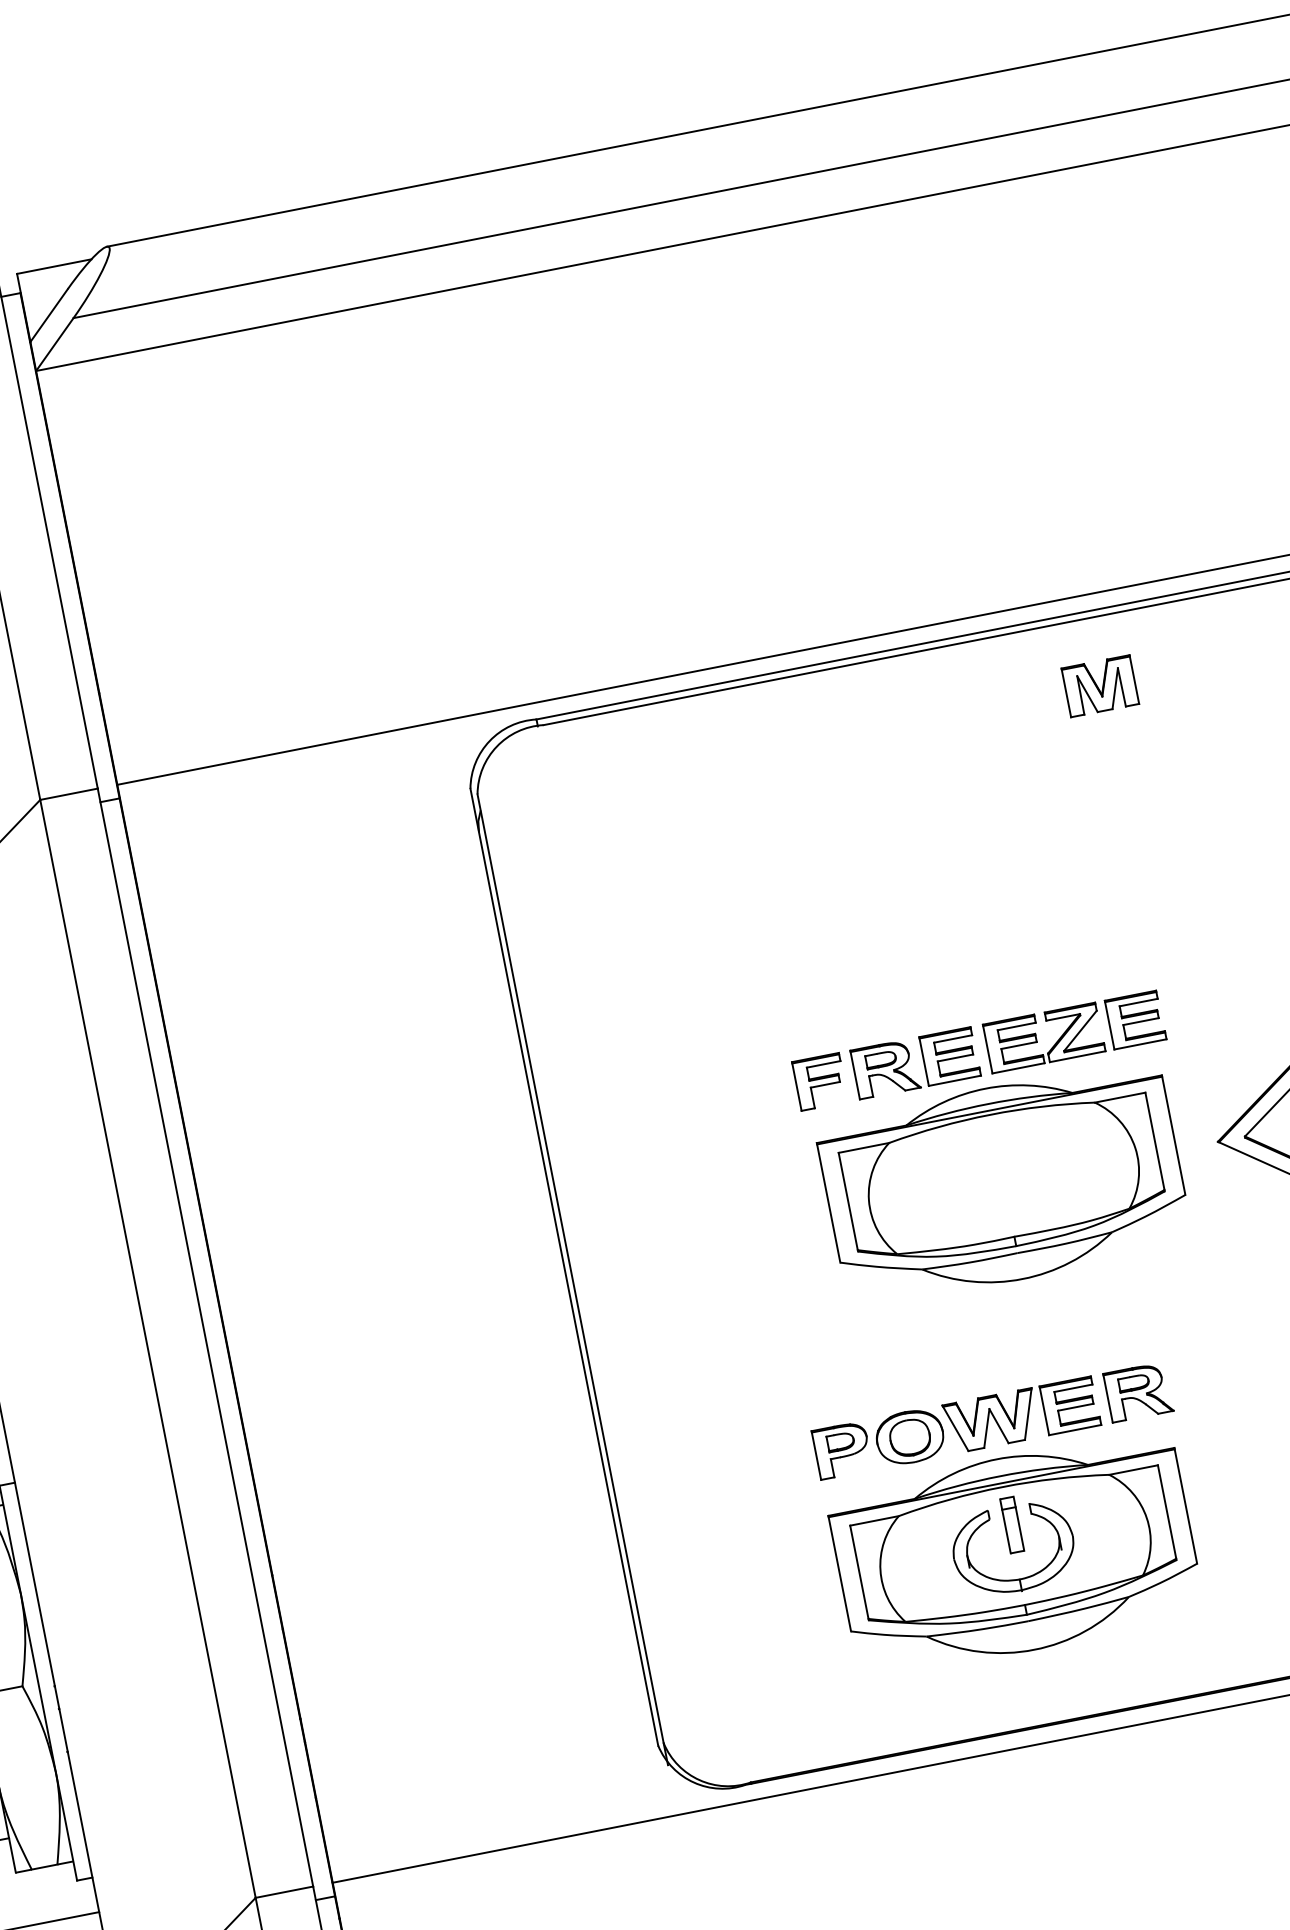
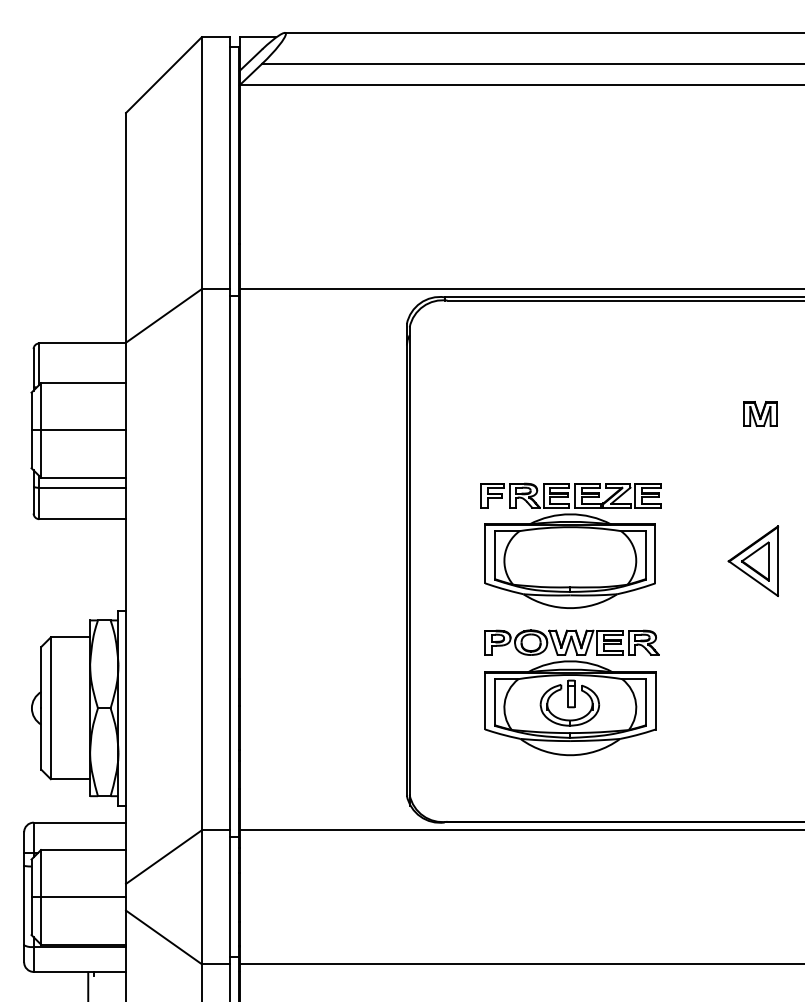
part: (1100, 685) -> (760, 413), moved
part: (998, 1151) -> (570, 545), moved
part: (1011, 1522) -> (571, 692), moved

